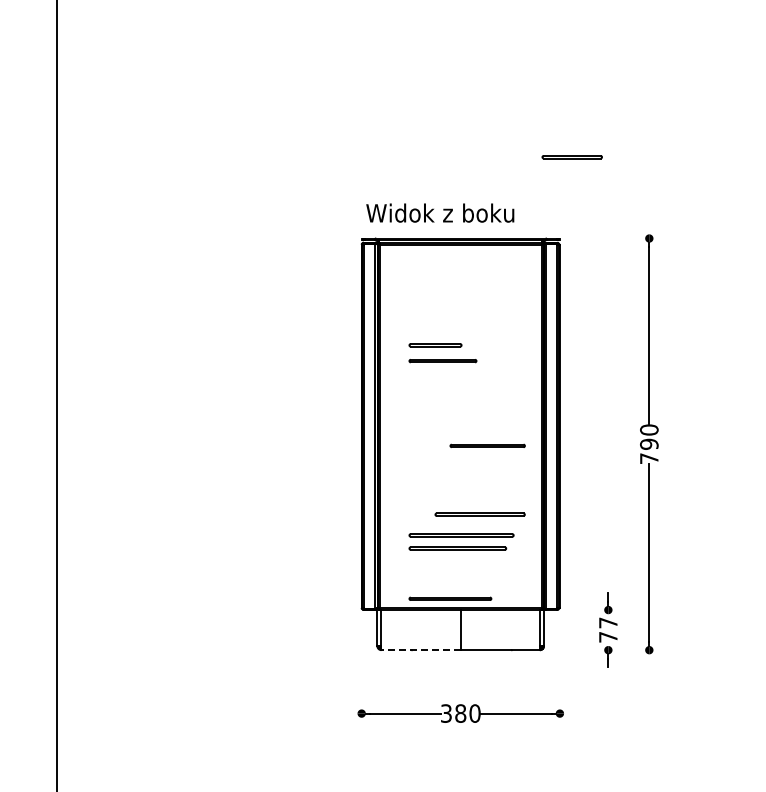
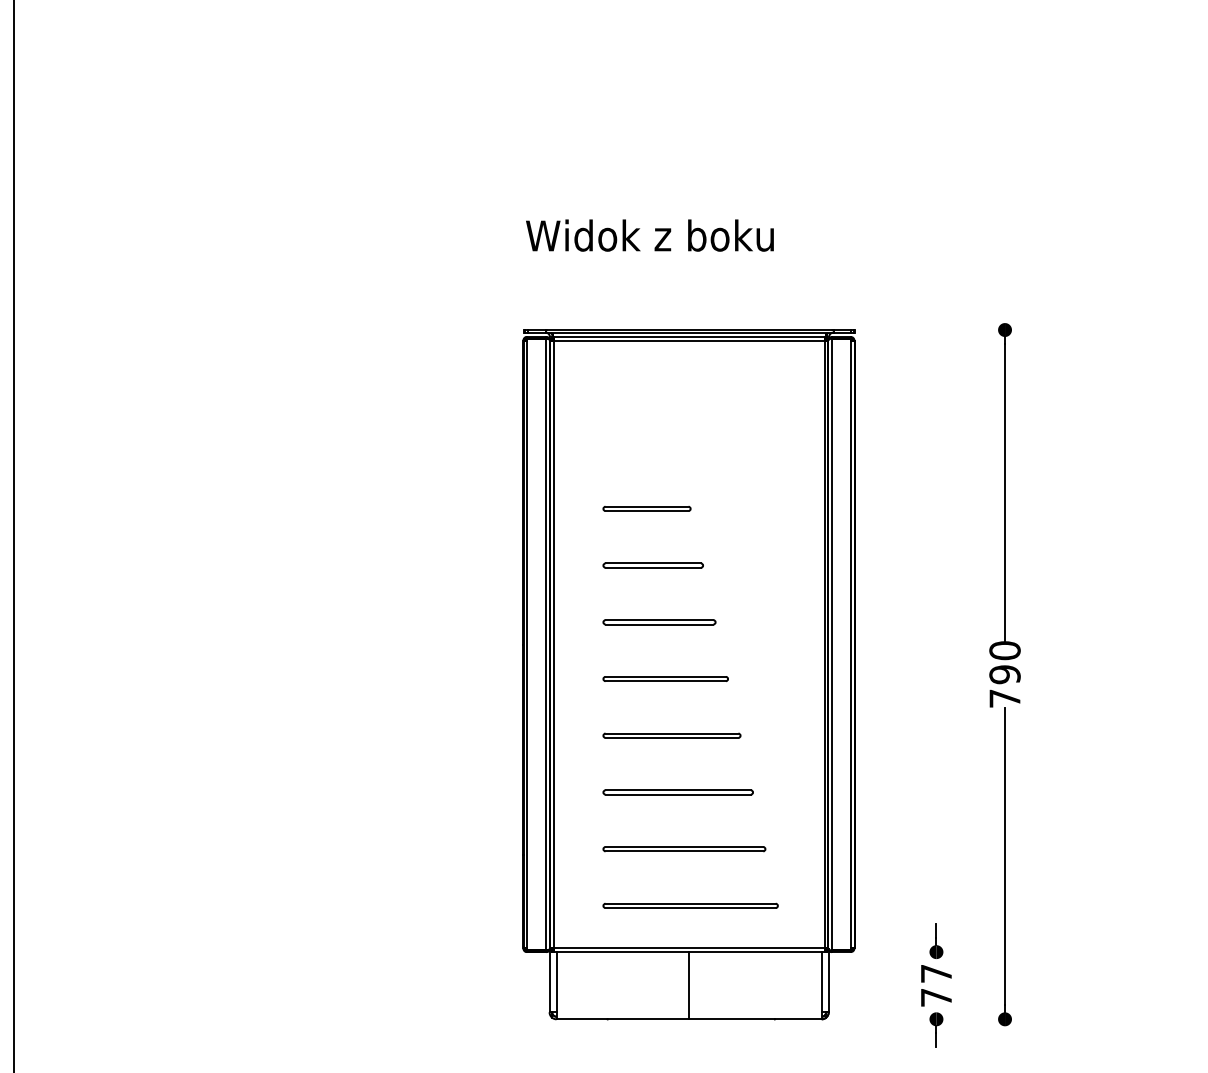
line: (571, 156) -> (652, 564), moved
text: (440, 212) -> (650, 234), moved
line: (442, 361) -> (658, 623), moved
line: (487, 445) -> (665, 678), moved
line: (479, 513) -> (677, 790), moved
line: (461, 534) -> (690, 904), moved
line: (450, 598) -> (672, 735), moved
line: (421, 650) -> (623, 1019), dashed -> solid

